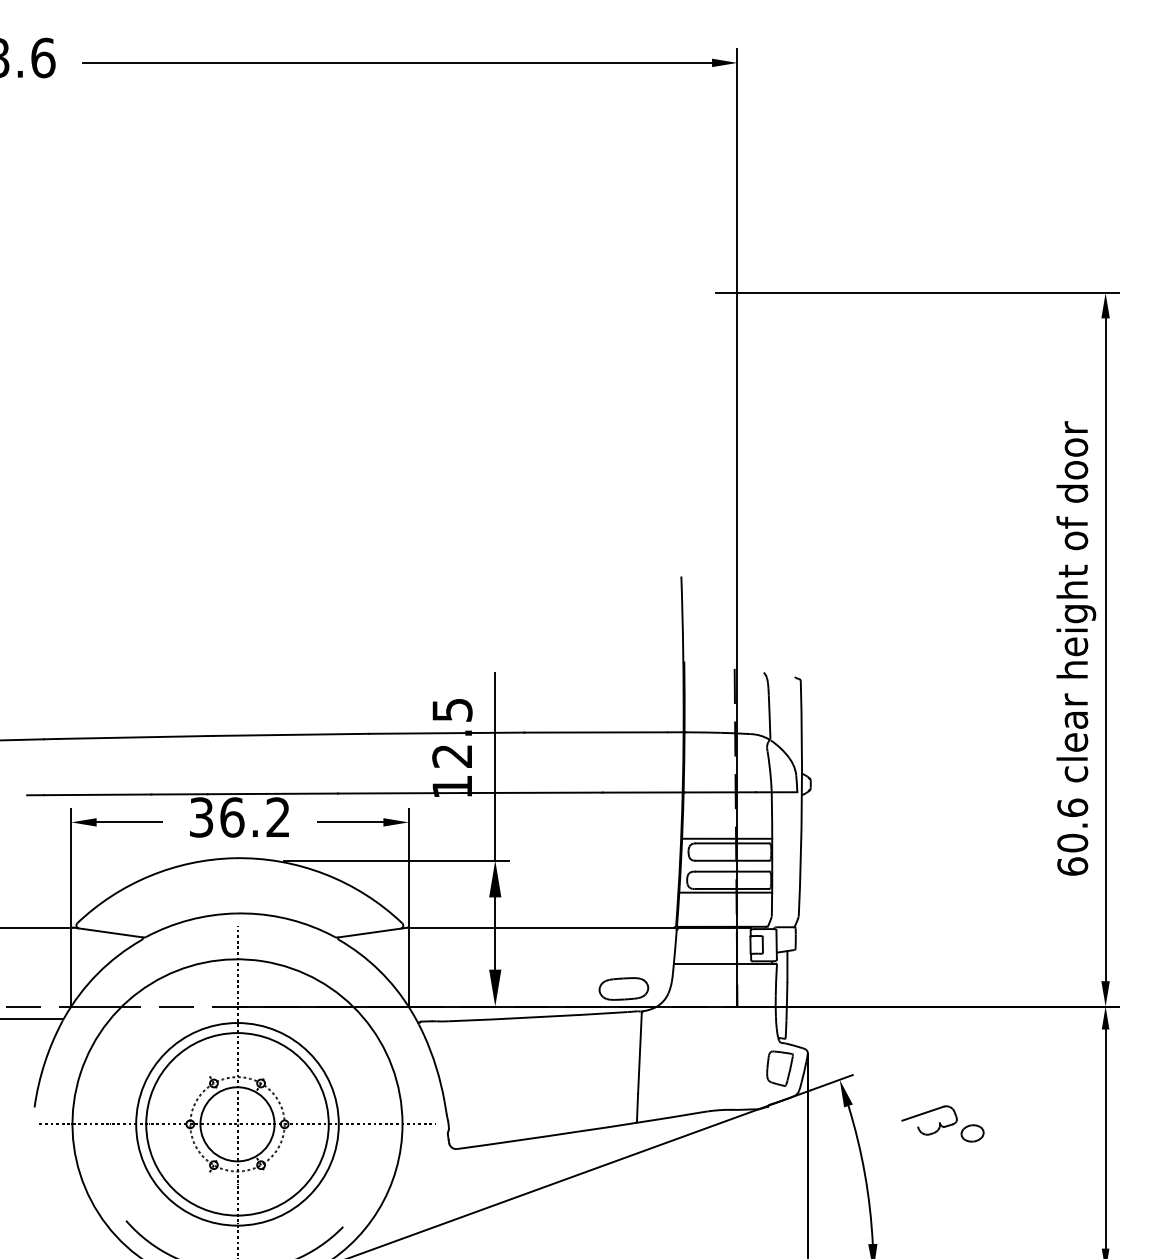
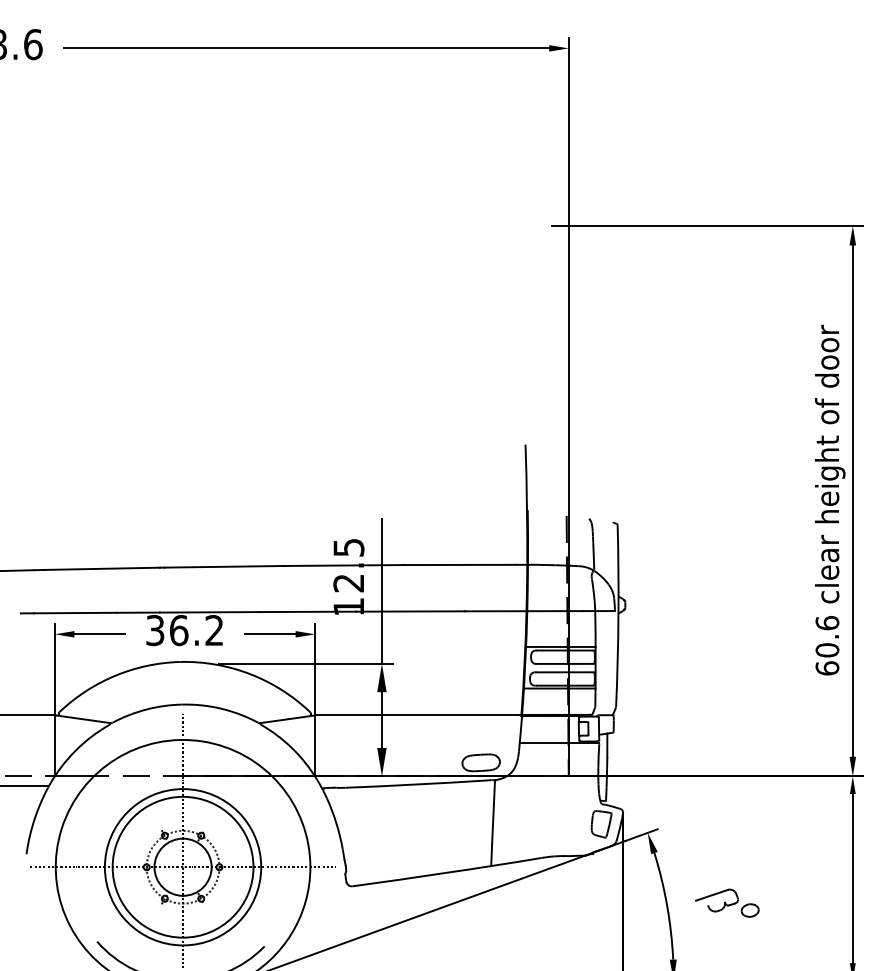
part: (942, 1123) -> (726, 902), moved

